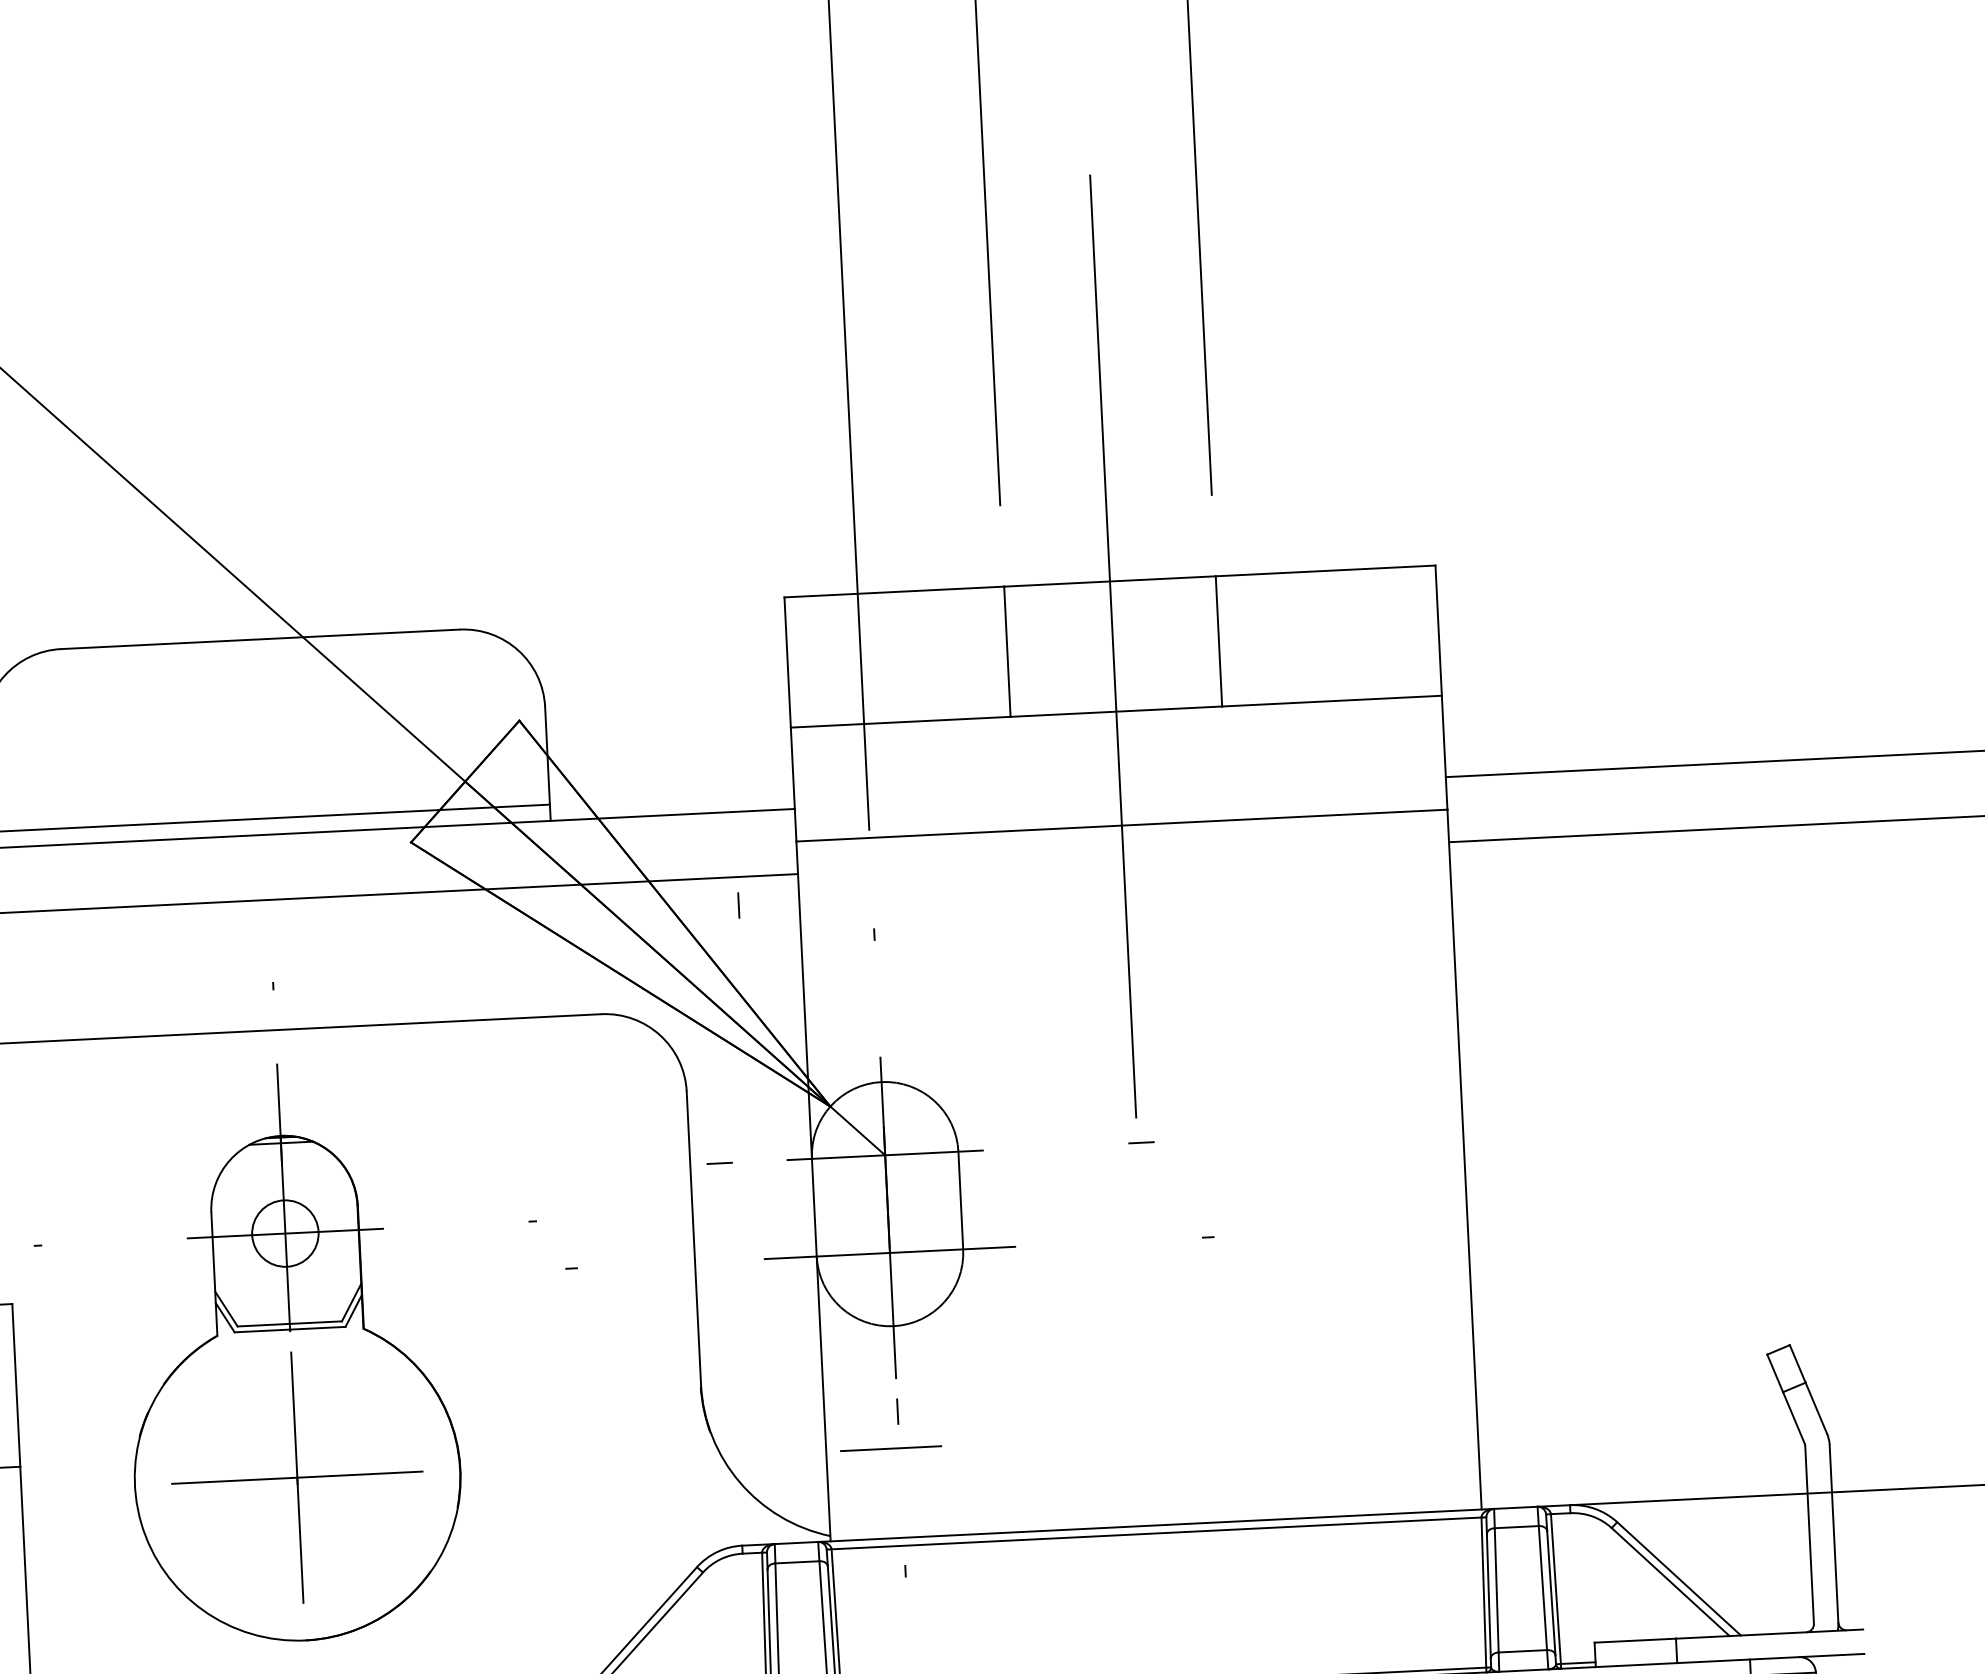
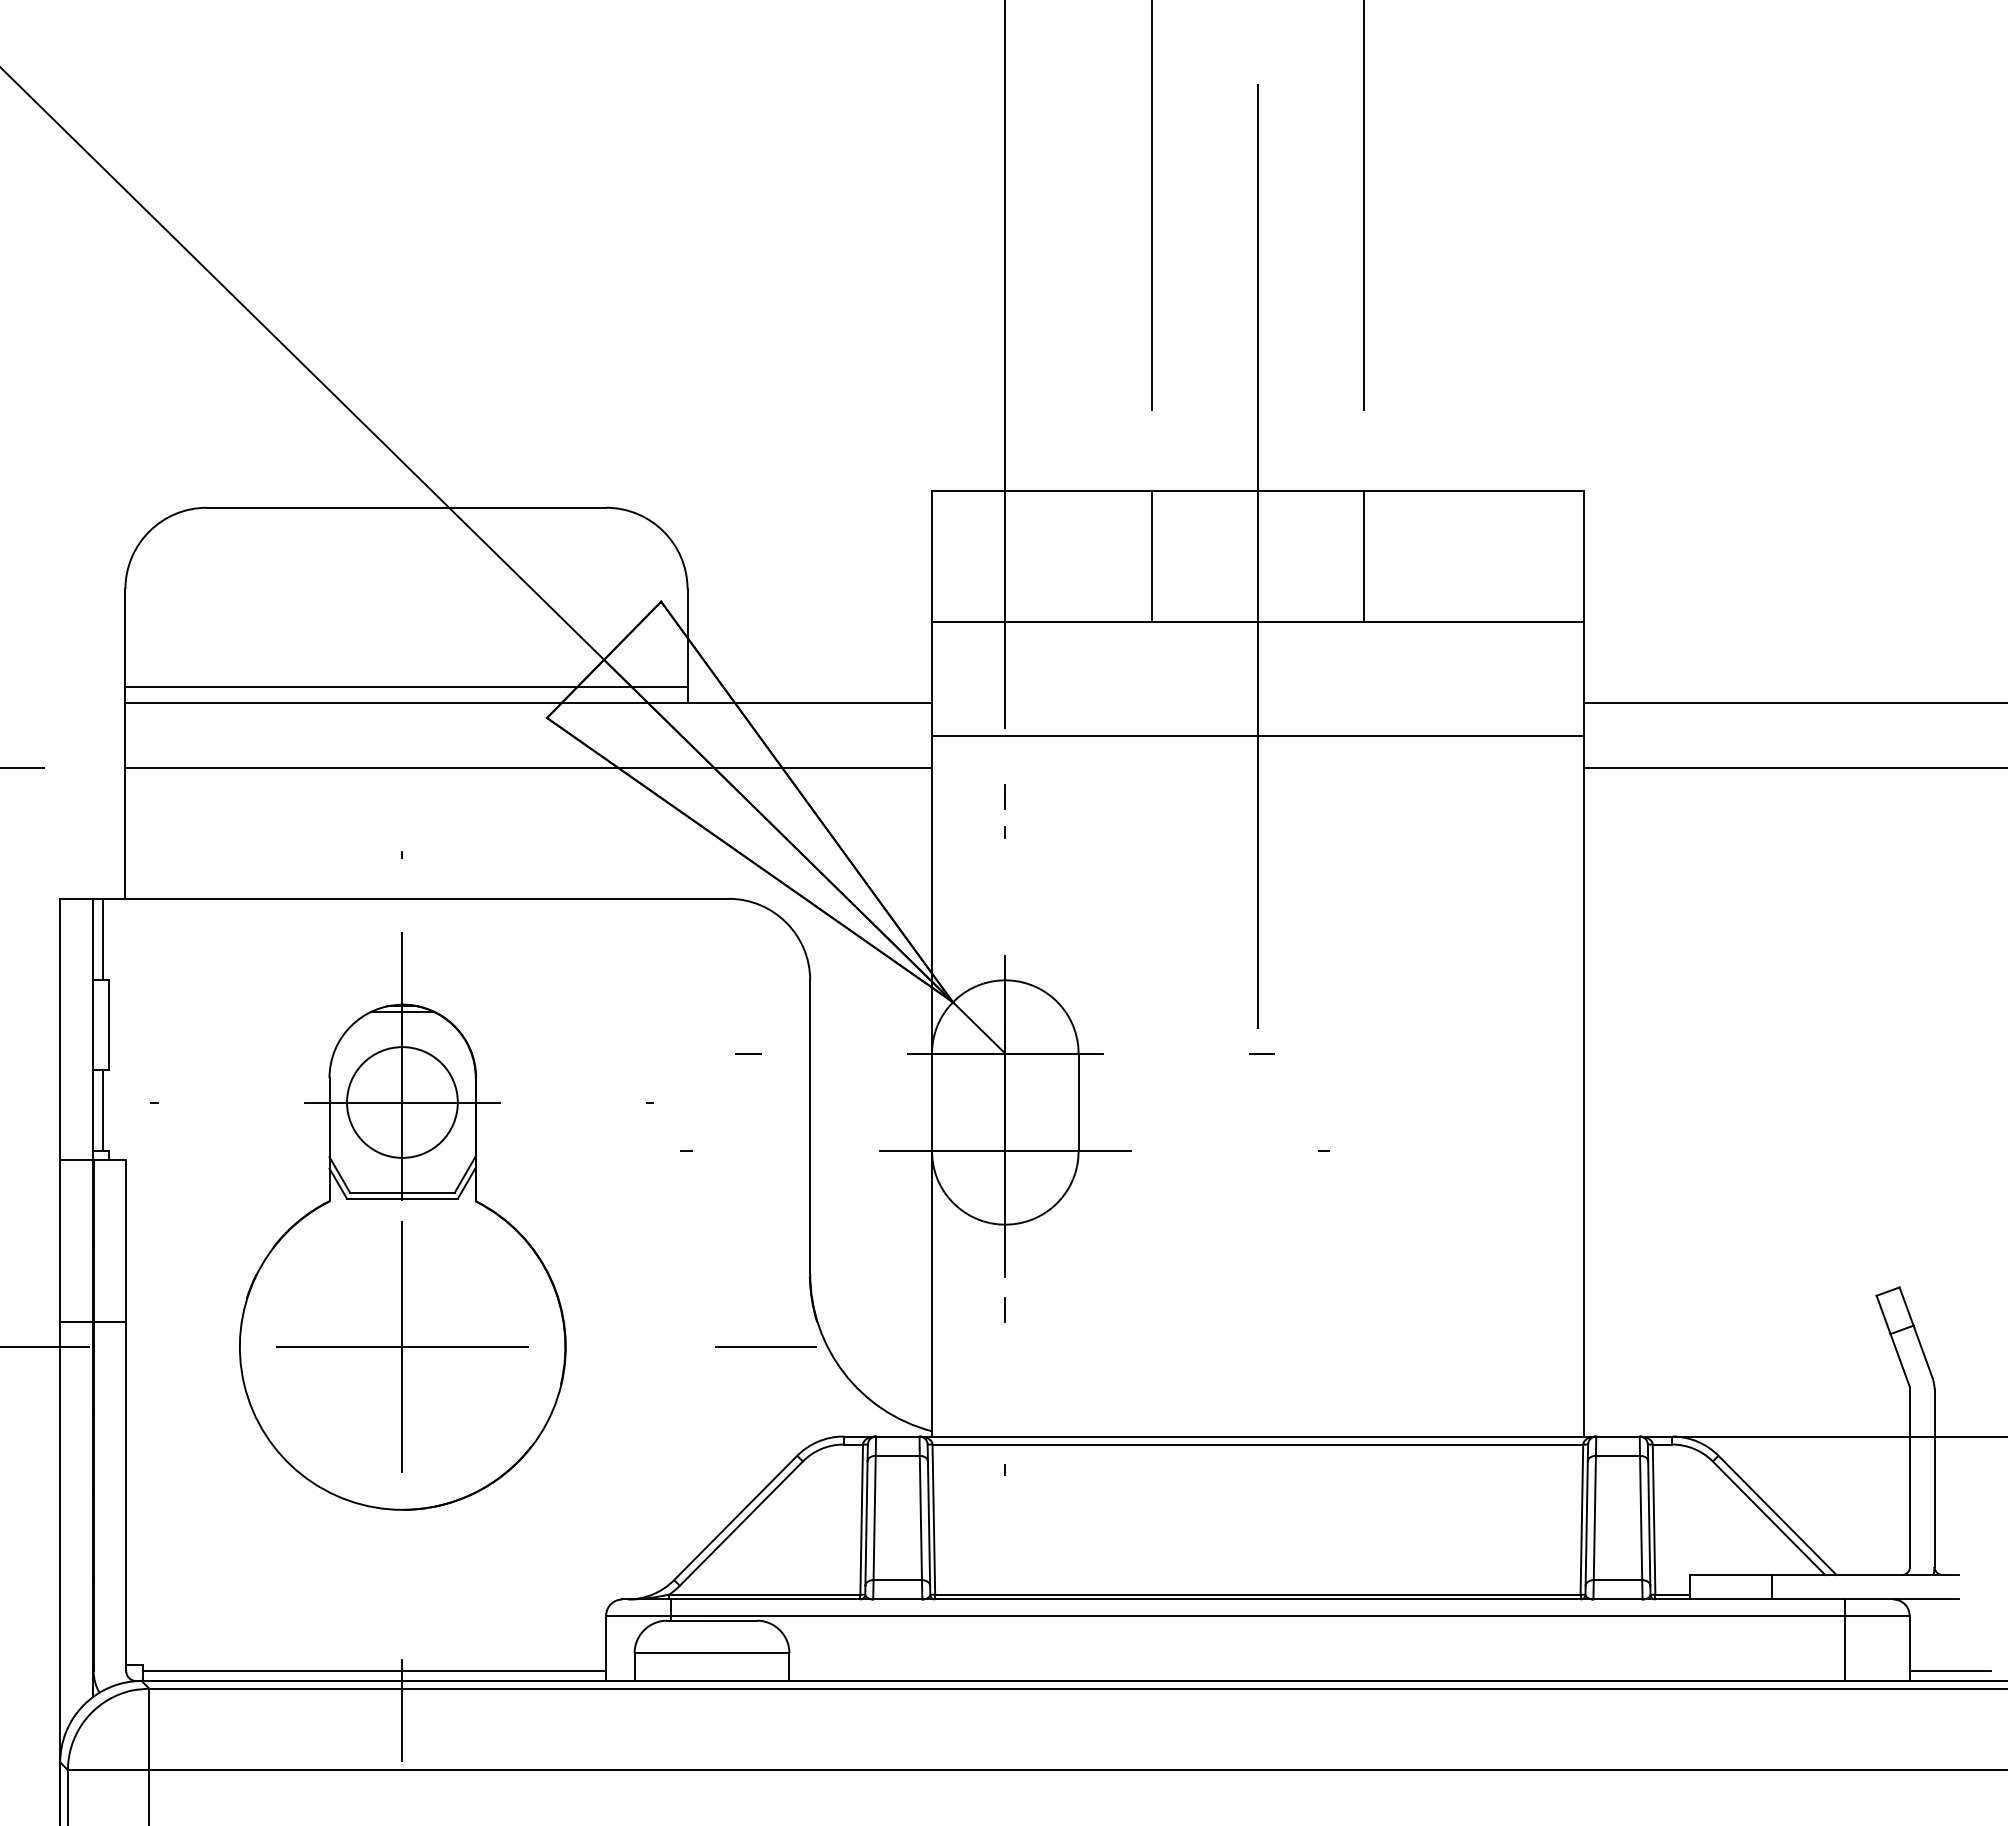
line: (737, 905) -> (1004, 796), moved
line: (719, 1163) -> (748, 1053), moved
circle: (285, 1233) -> (402, 1102), size x1.67
line: (890, 1448) -> (765, 1346), moved

